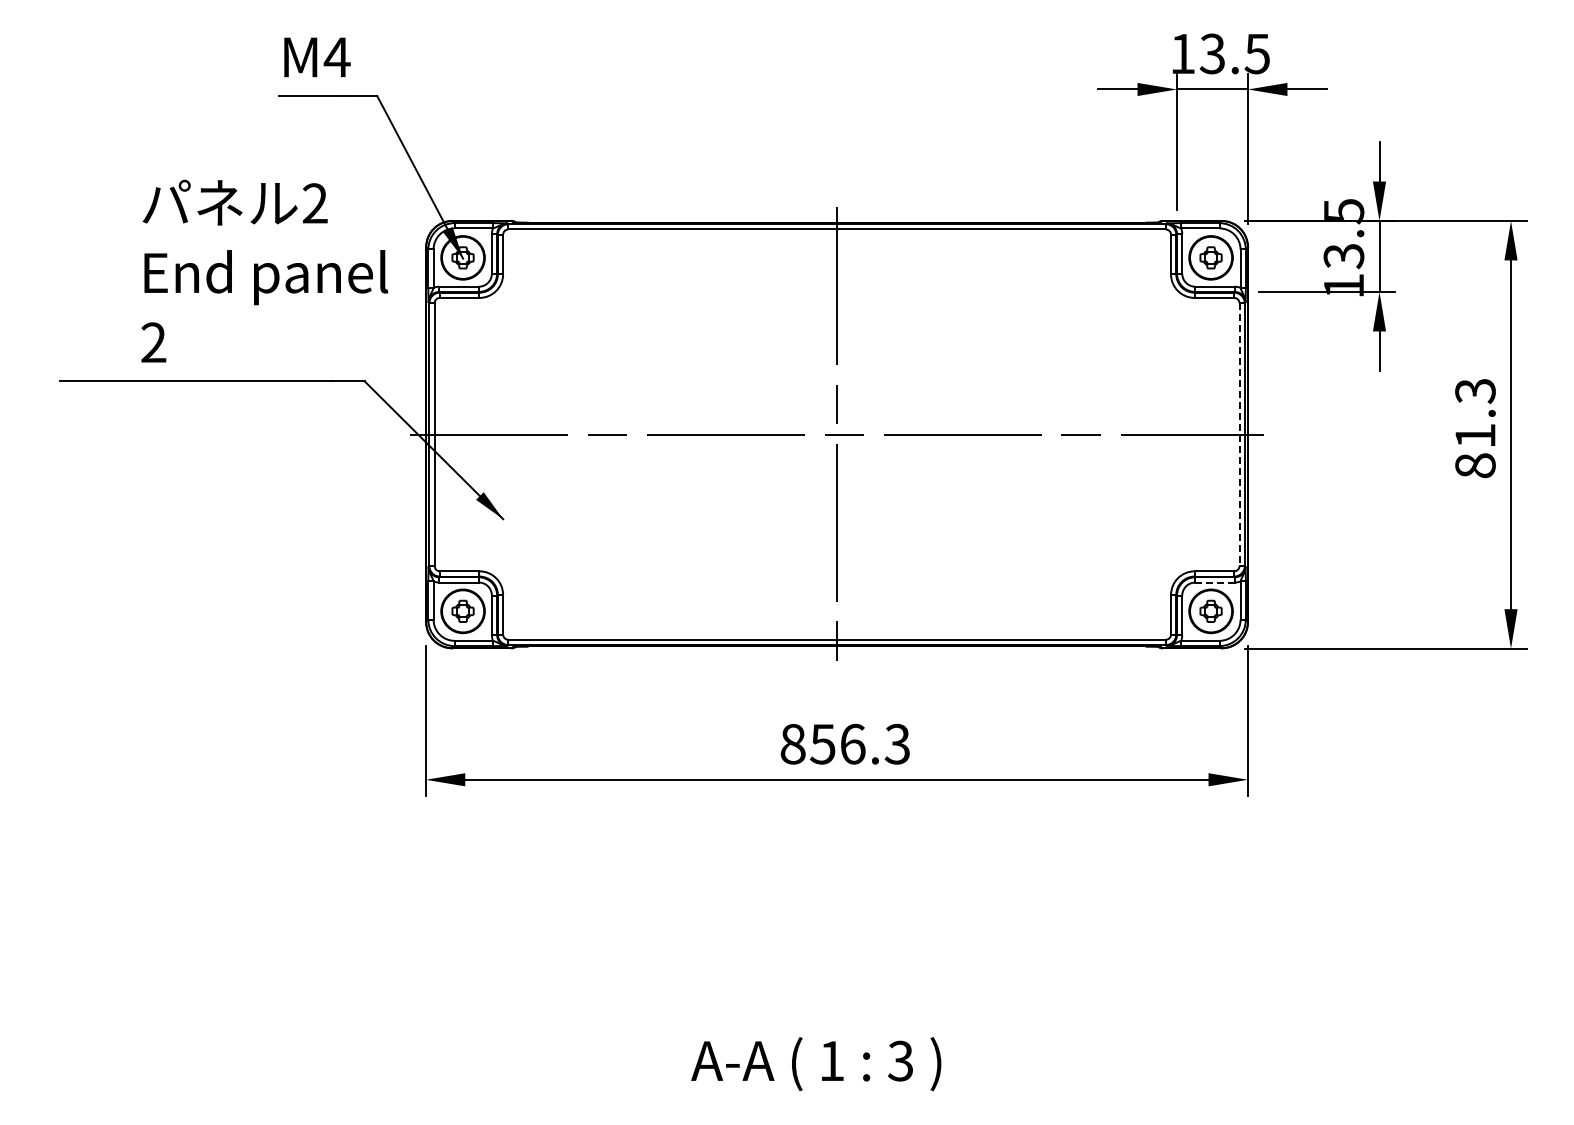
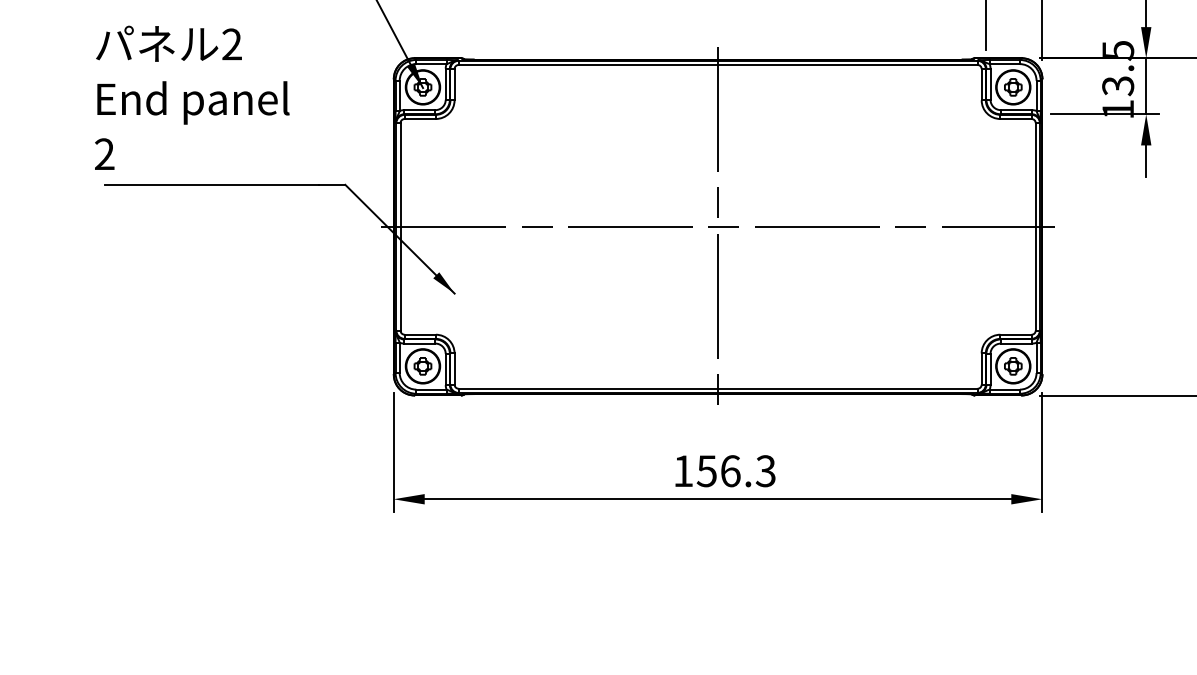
text: (264, 270) -> (192, 97), moved
line: (1239, 435) -> (1035, 227), dashed -> solid
line: (1215, 582) -> (1016, 343), dashed -> solid
text: (792, 744) -> (682, 471), 856.3 -> 156.3

